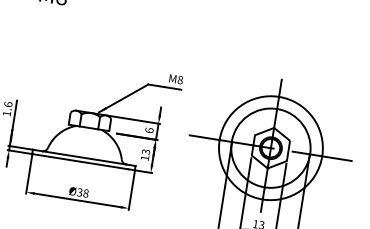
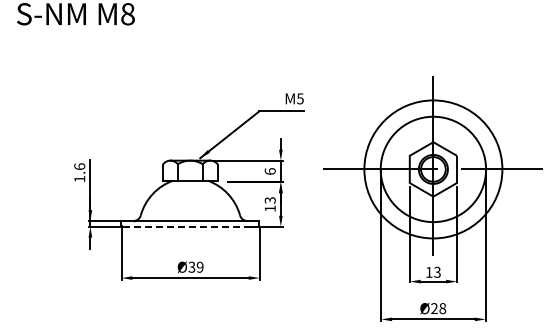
text: (180, 79) -> (300, 98), M8 -> M5
line: (80, 161) -> (186, 226), solid -> dashed
text: (85, 192) -> (199, 266), Ø38 -> Ø39

